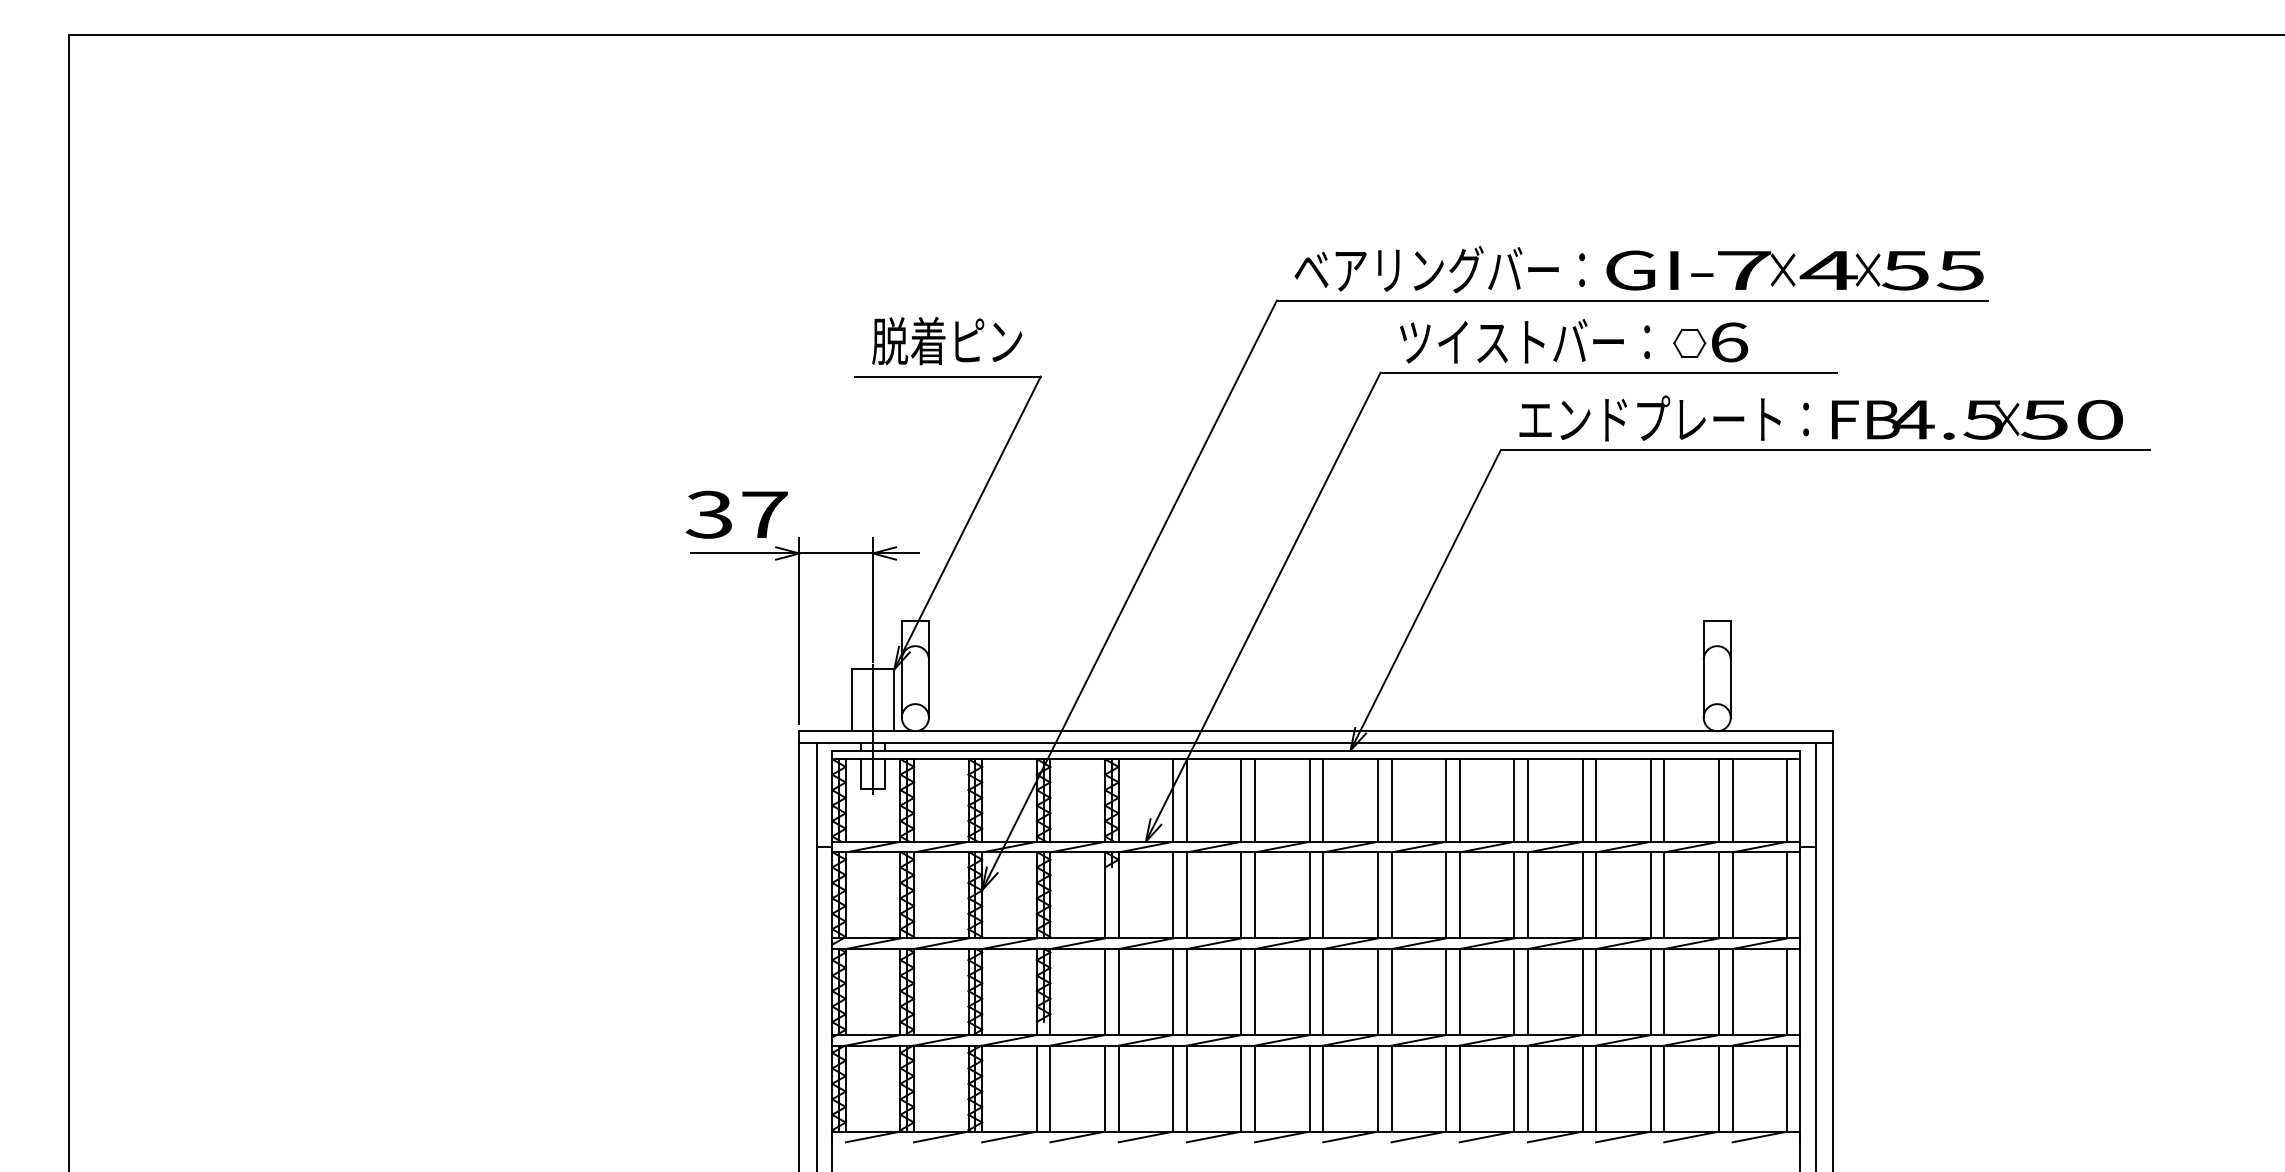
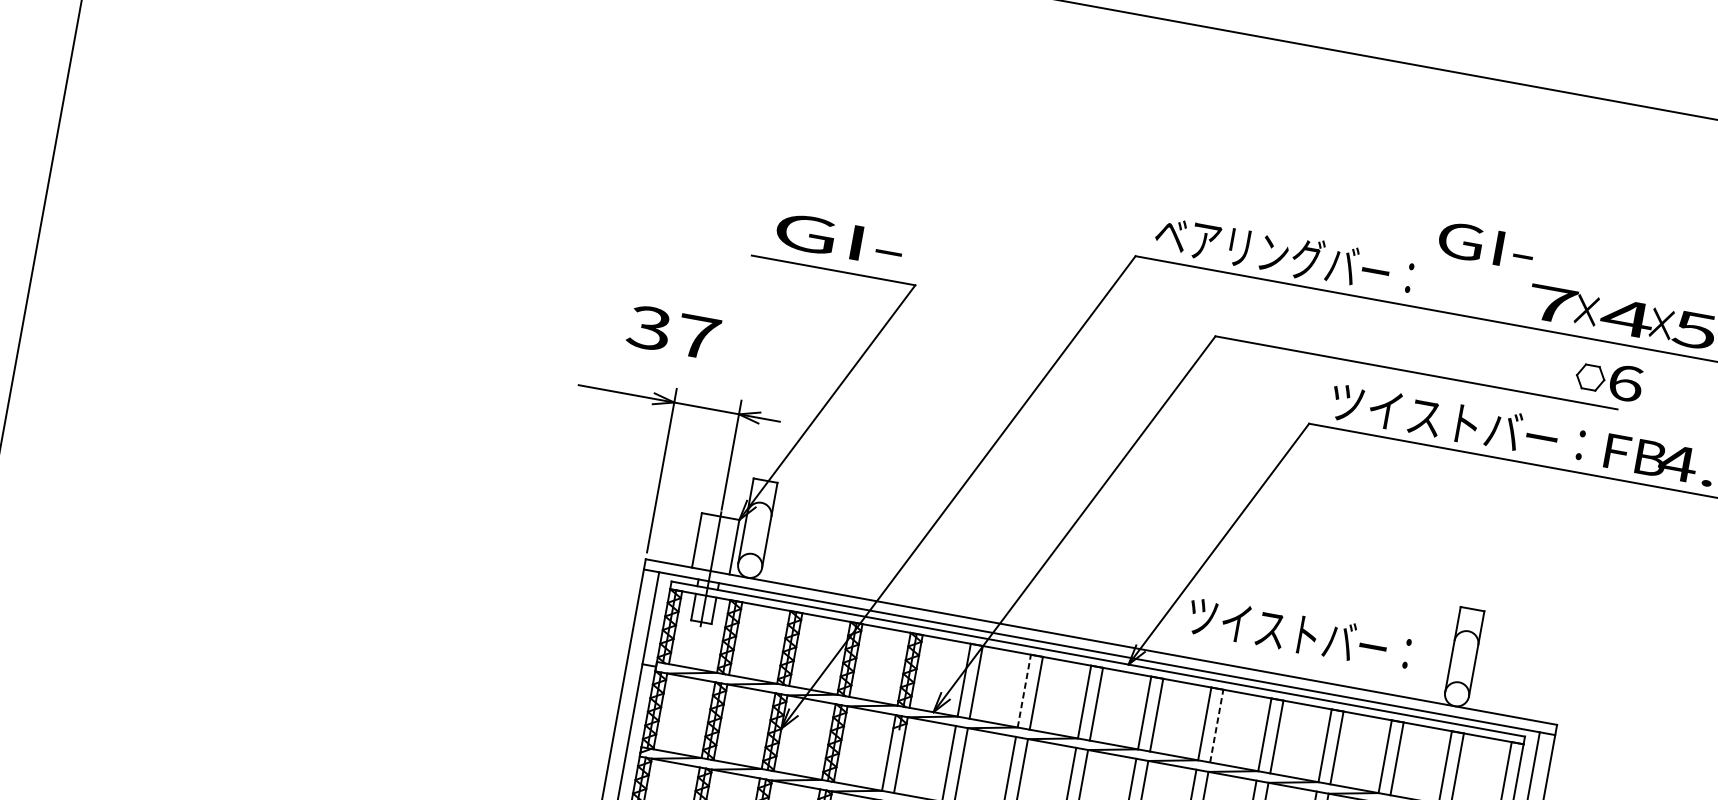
text: (1659, 270) -> (1485, 245), moved
text: (947, 341) -> (838, 239), 脱着ピン -> GI-
text: (1525, 341) -> (1299, 633), moved
part: (1710, 342) -> (1609, 380), moved
text: (1663, 418) -> (1457, 421), エンドプレート： -> ツイストバー：
text: (736, 514) -> (673, 332), moved
line: (1241, 800) -> (1024, 691), solid -> dashed
line: (1459, 800) -> (1216, 726), solid -> dashed

